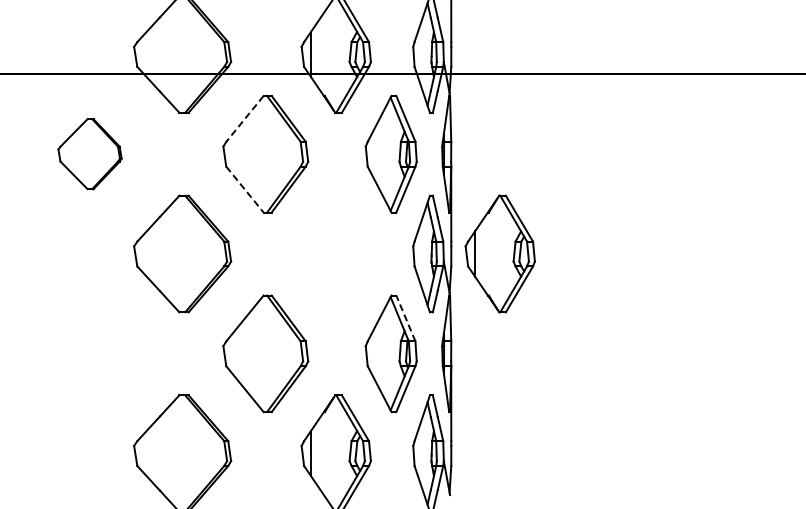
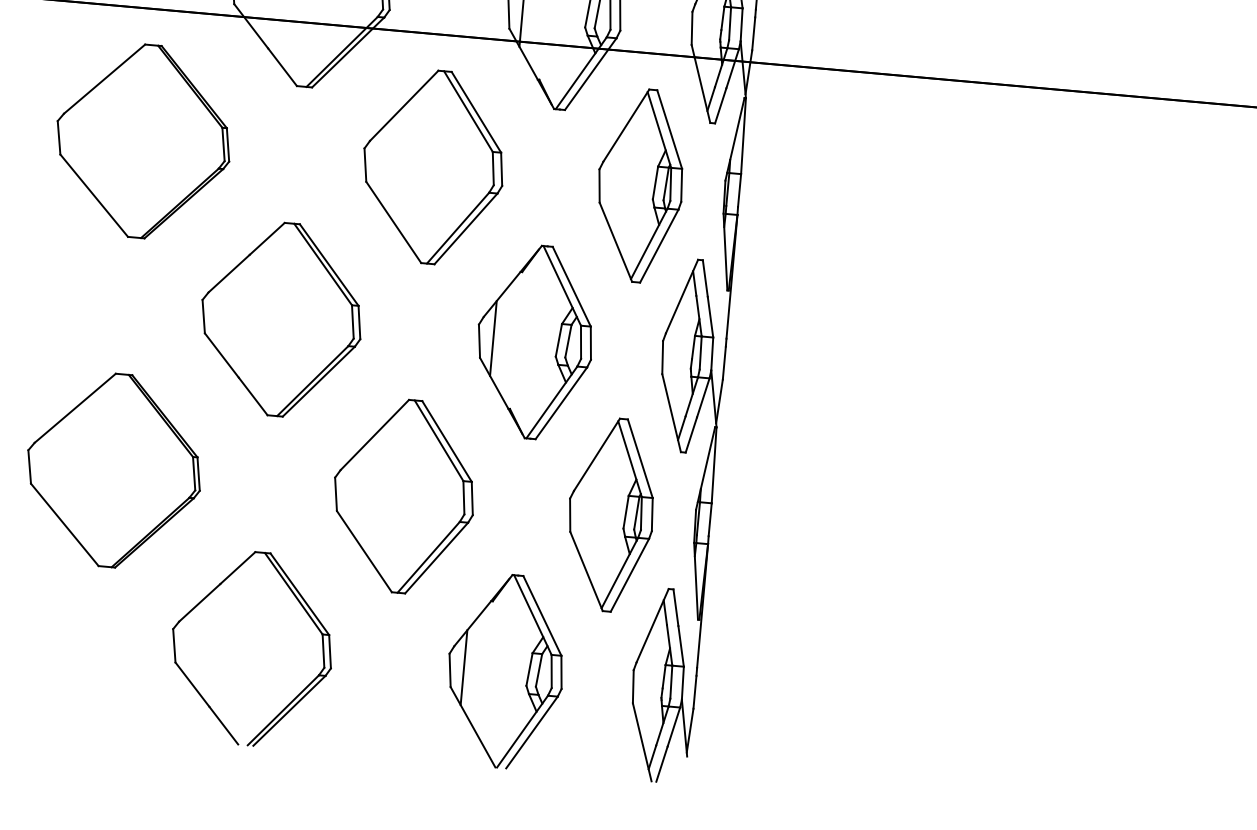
line: (244, 118) -> (403, 105), dashed -> solid
part: (89, 153) -> (142, 140), size x1.67
line: (244, 189) -> (393, 222), dashed -> solid
part: (499, 253) -> (533, 341), moved
line: (405, 318) -> (639, 458), dashed -> solid
part: (89, 353) -> (113, 469), added

